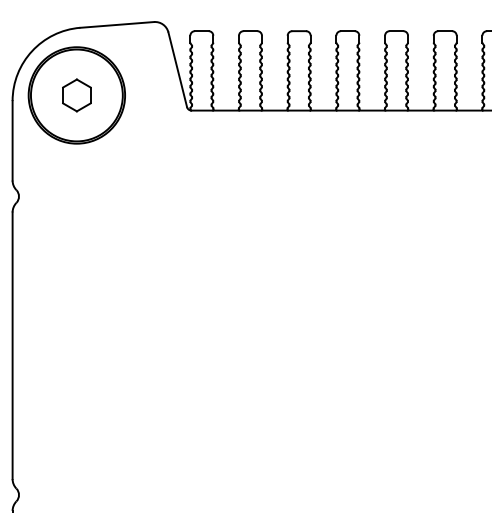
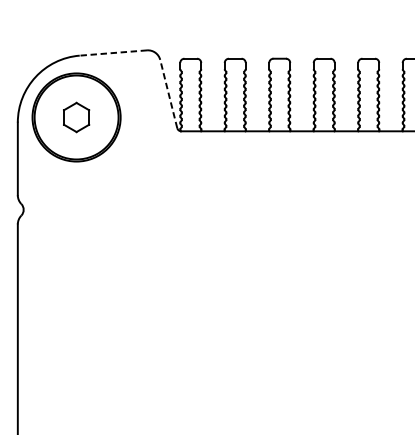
line: (117, 24) -> (113, 52), solid -> dashed
line: (177, 69) -> (168, 93), solid -> dashed

